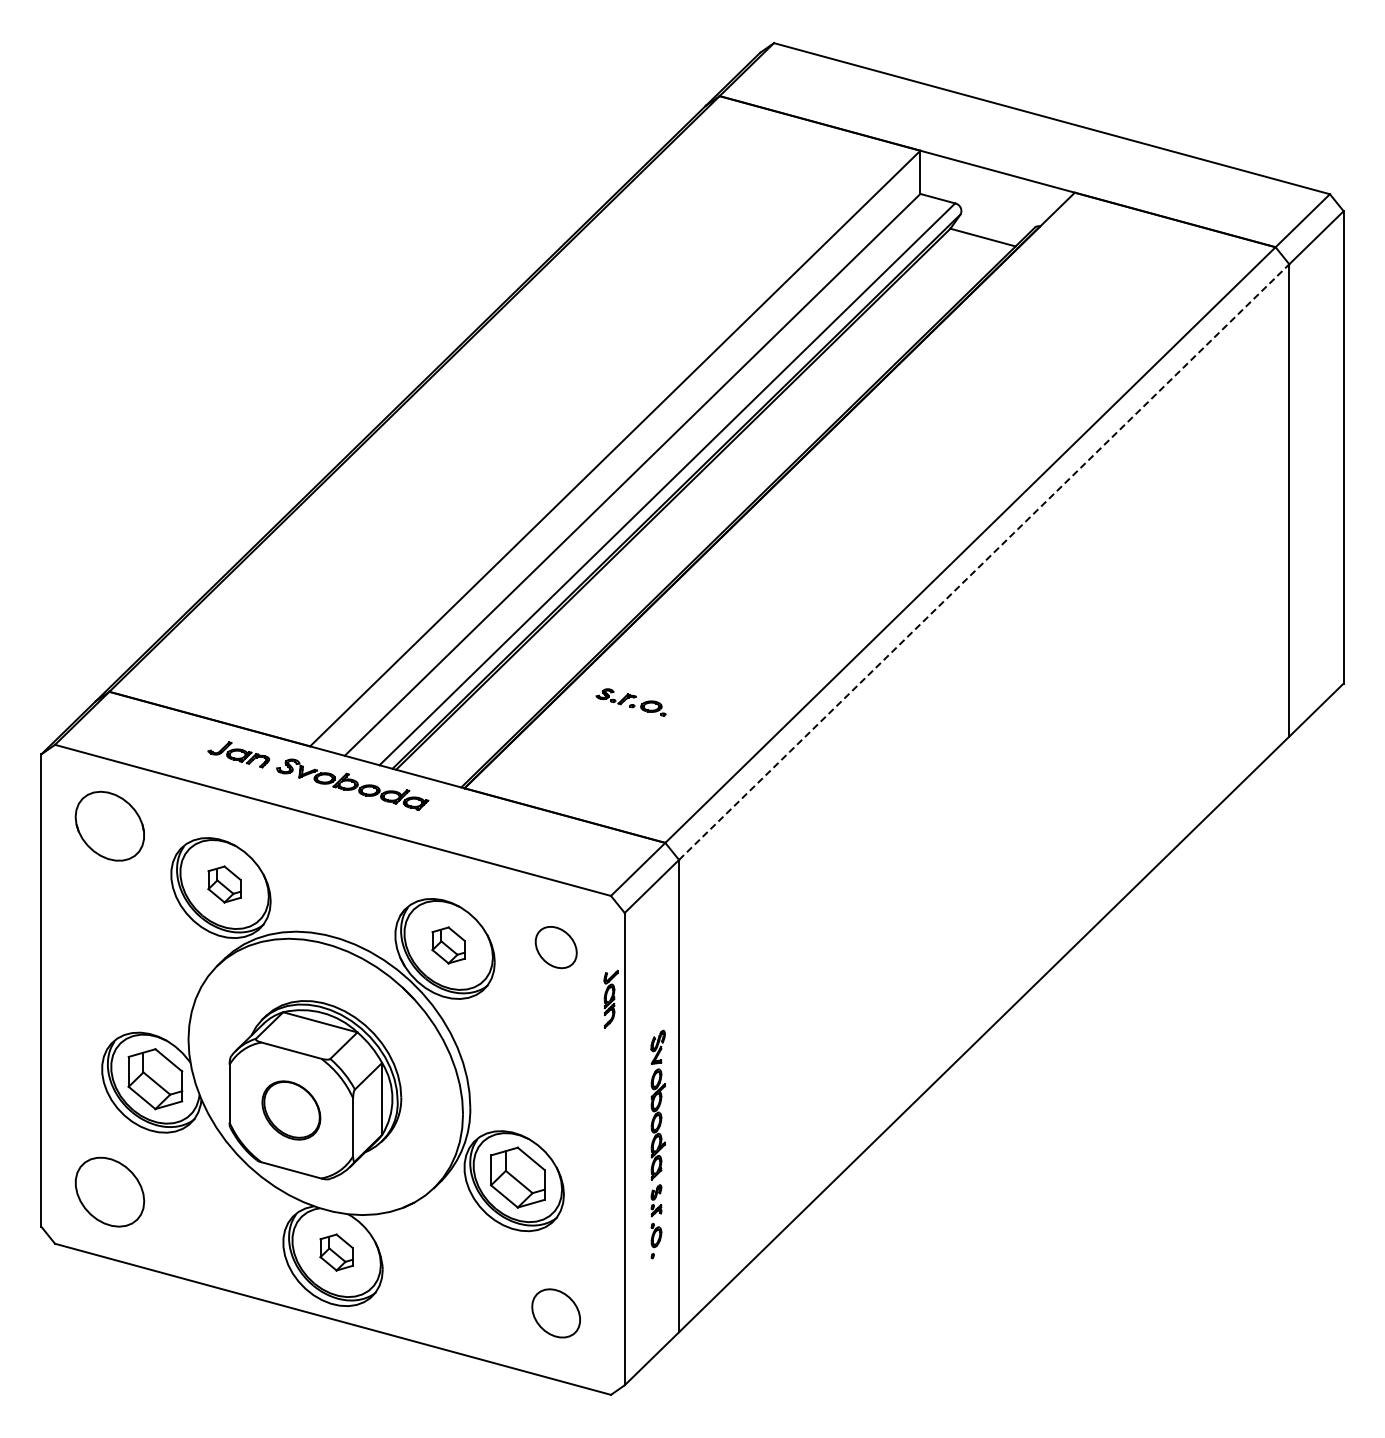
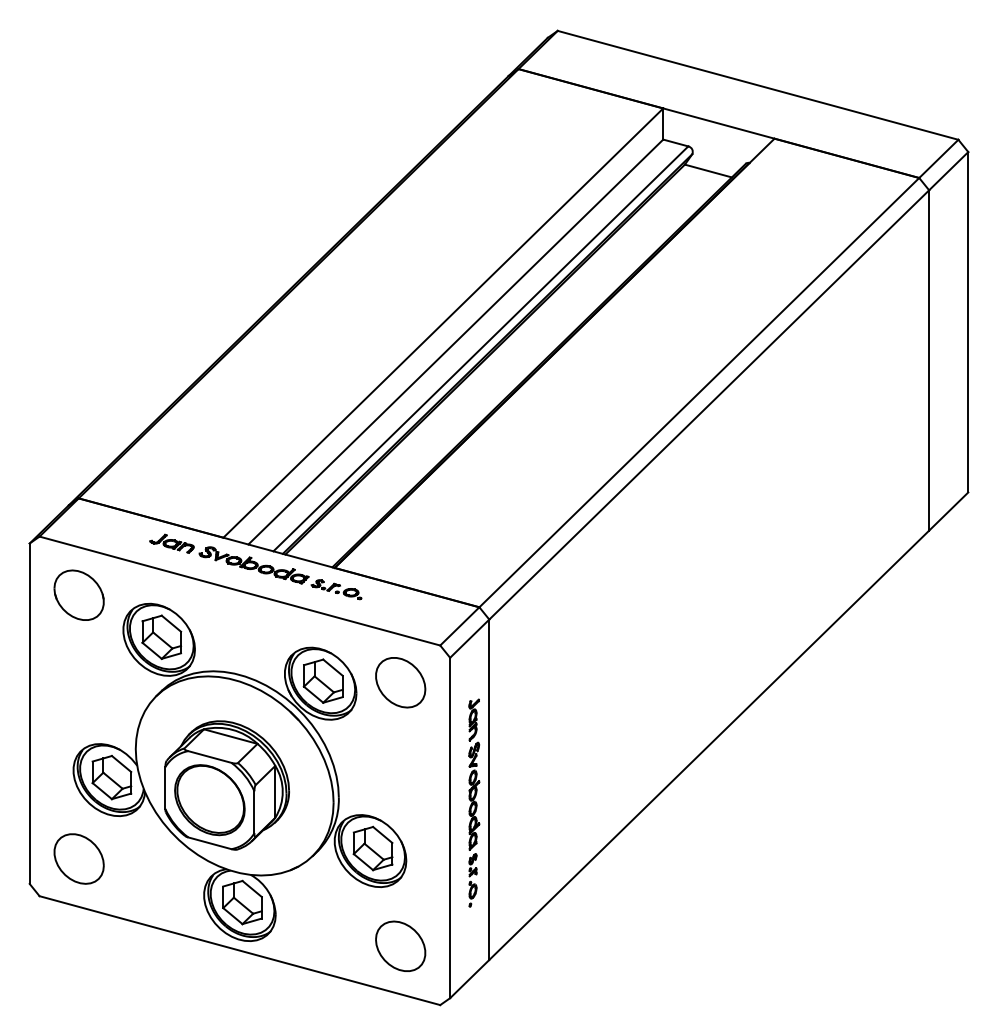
line: (984, 561) -> (709, 404), dashed -> solid
part: (630, 702) -> (336, 589), moved
part: (224, 884) -> (161, 637), size x1.67
part: (448, 945) -> (323, 681), size x1.67
part: (556, 947) -> (400, 682), size x1.67
part: (610, 999) -> (473, 720), moved
part: (291, 1110) -> (209, 800), size x1.67
part: (336, 1252) -> (242, 902), size x1.67
part: (556, 1313) -> (400, 946), size x1.43

